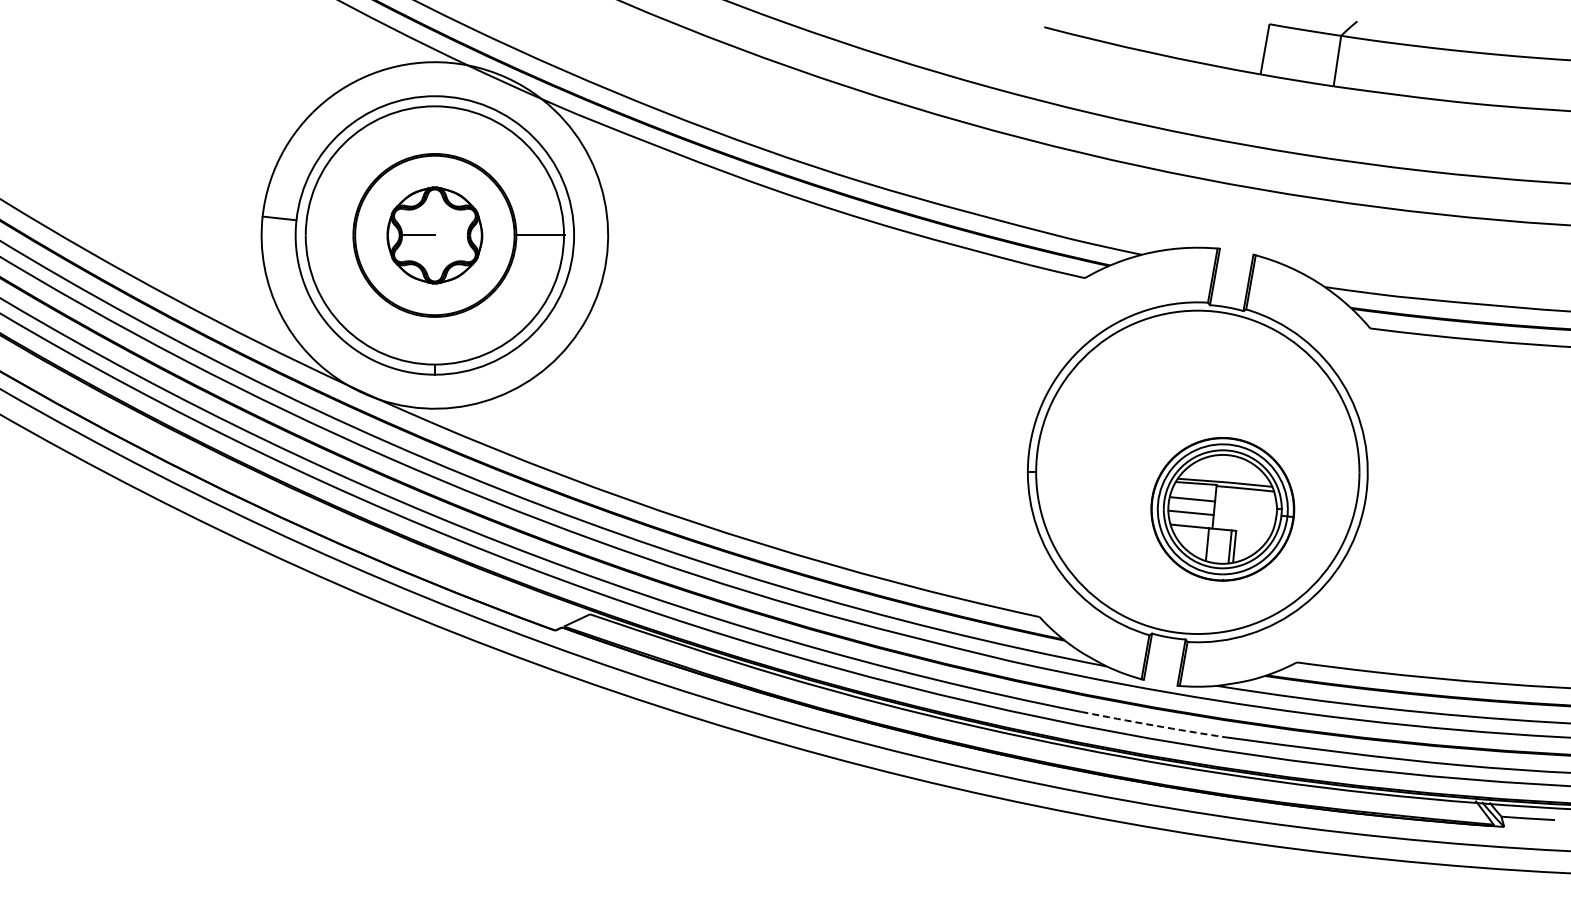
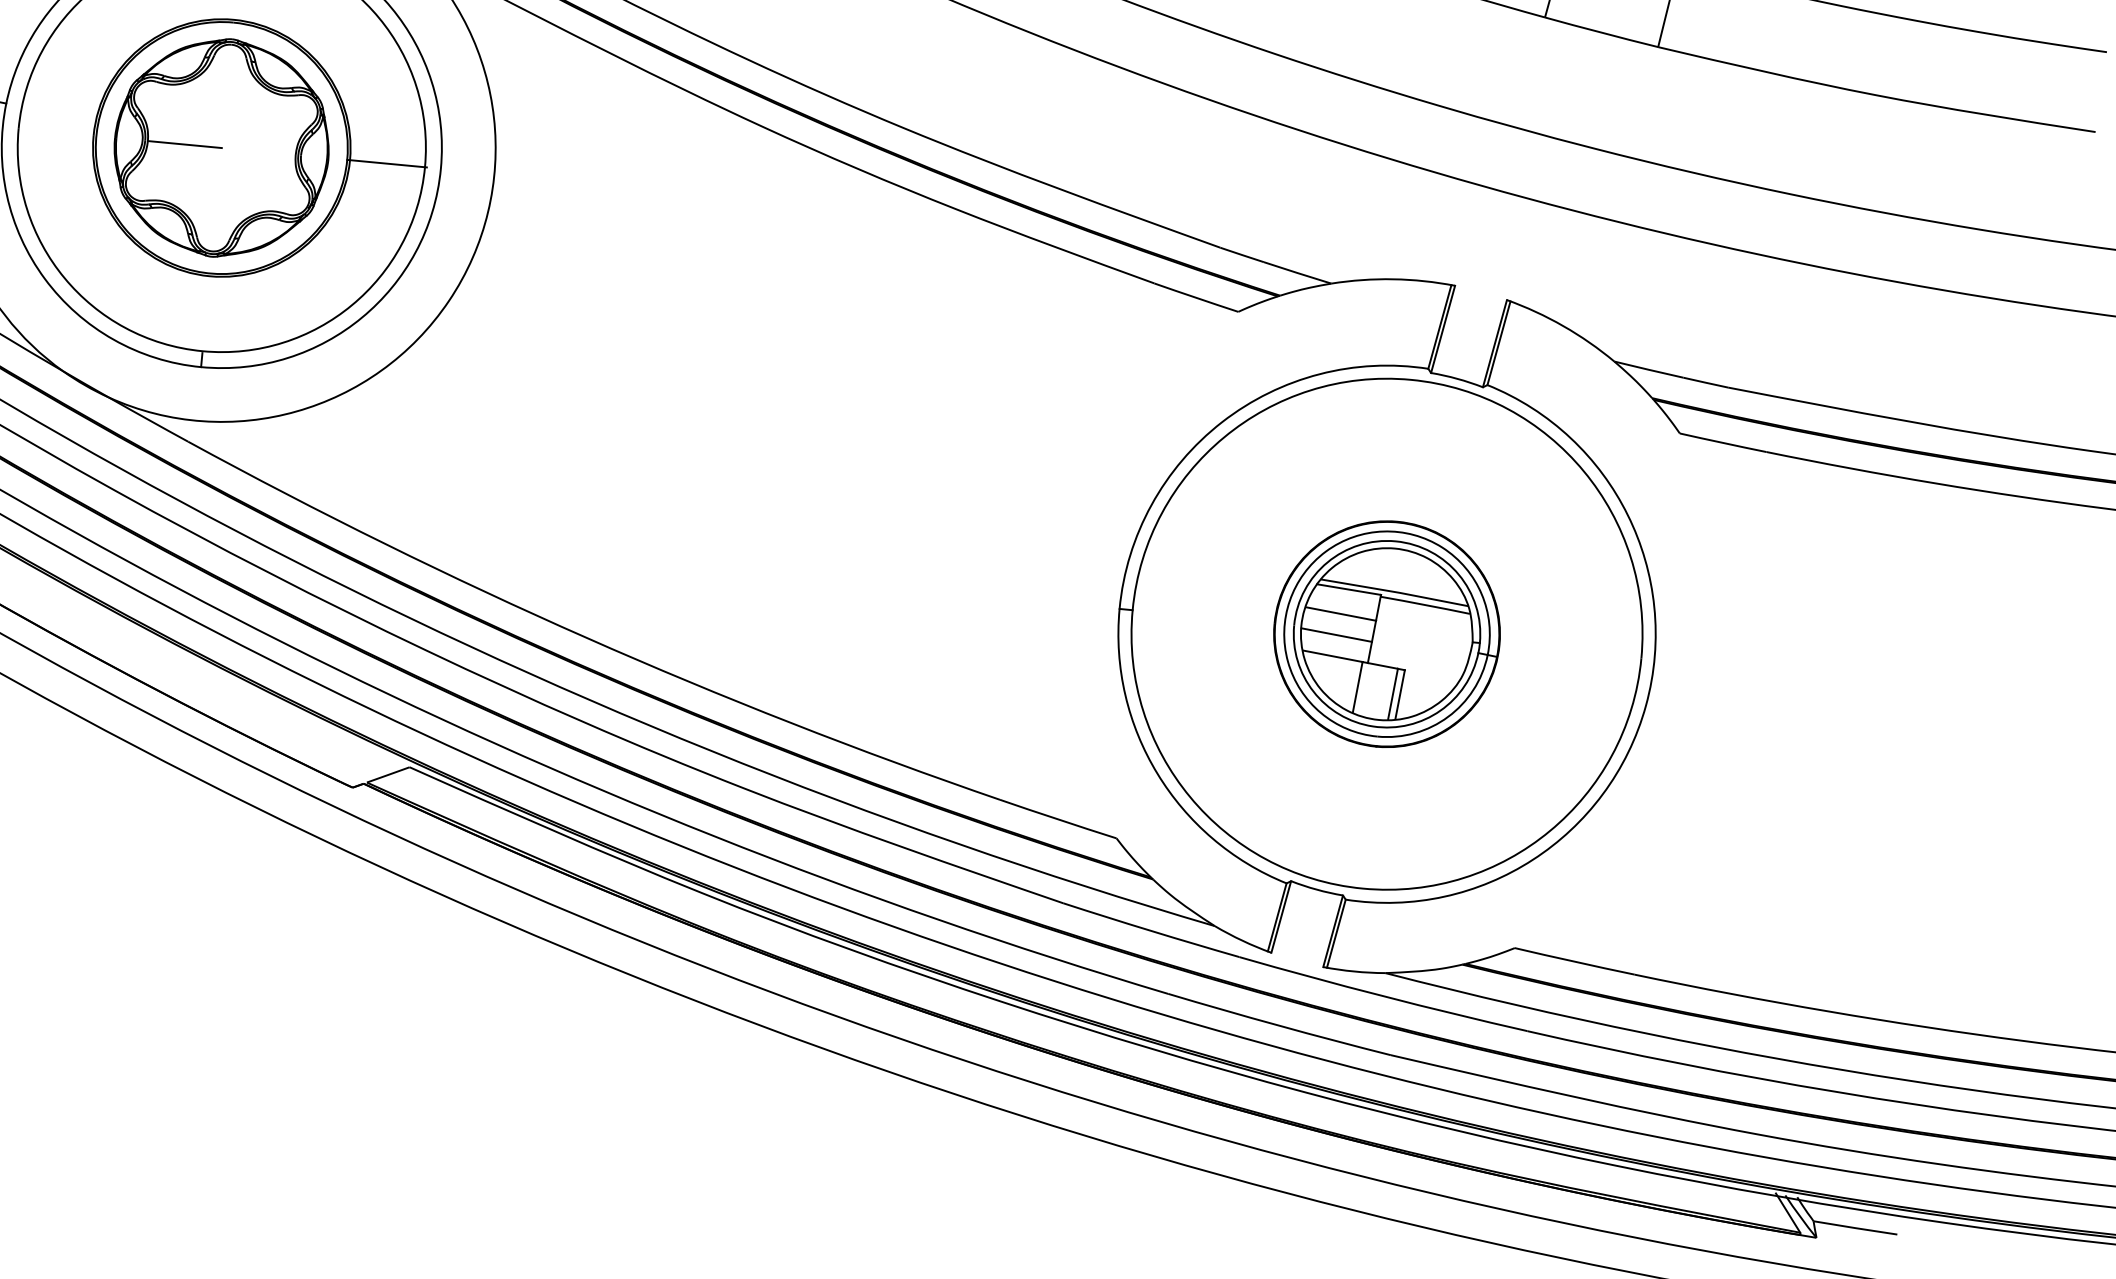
part: (434, 235) -> (221, 148), size x1.43
part: (1222, 509) -> (1386, 634), moved
arc: (1153, 725) -> (1279, 1025), dashed -> solid

